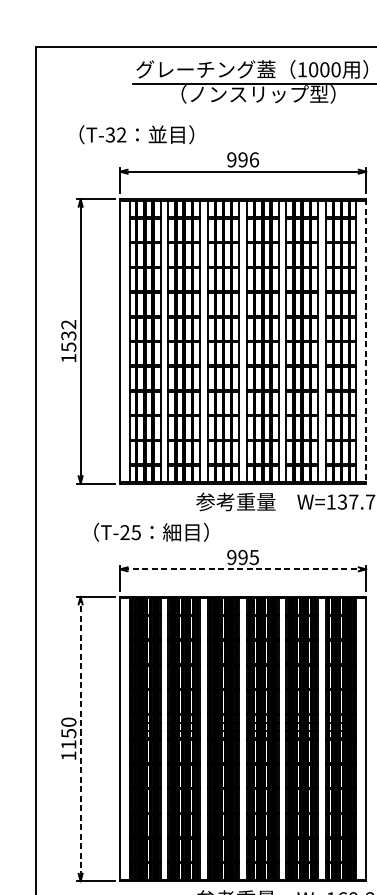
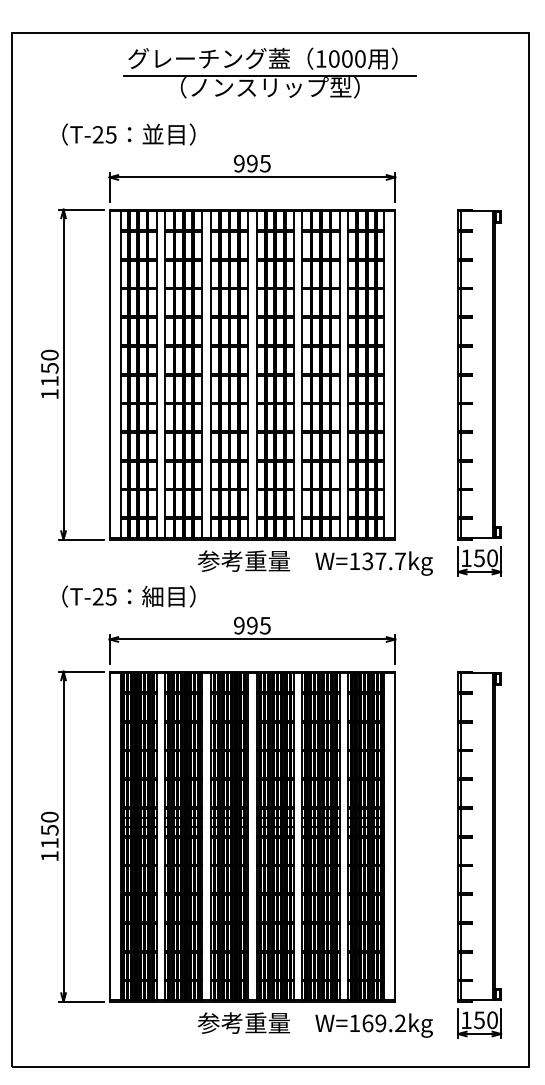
text: (115, 134) -> (104, 134), T-32 -> T-25
text: (253, 159) -> (264, 163), 996 -> 995
text: (68, 335) -> (49, 367), 1532 -> 1150
line: (366, 342) -> (395, 375), dashed -> solid
text: (151, 532) -> (128, 596), moved
line: (243, 569) -> (252, 639), dashed -> solid
line: (80, 739) -> (63, 837), dashed -> solid

